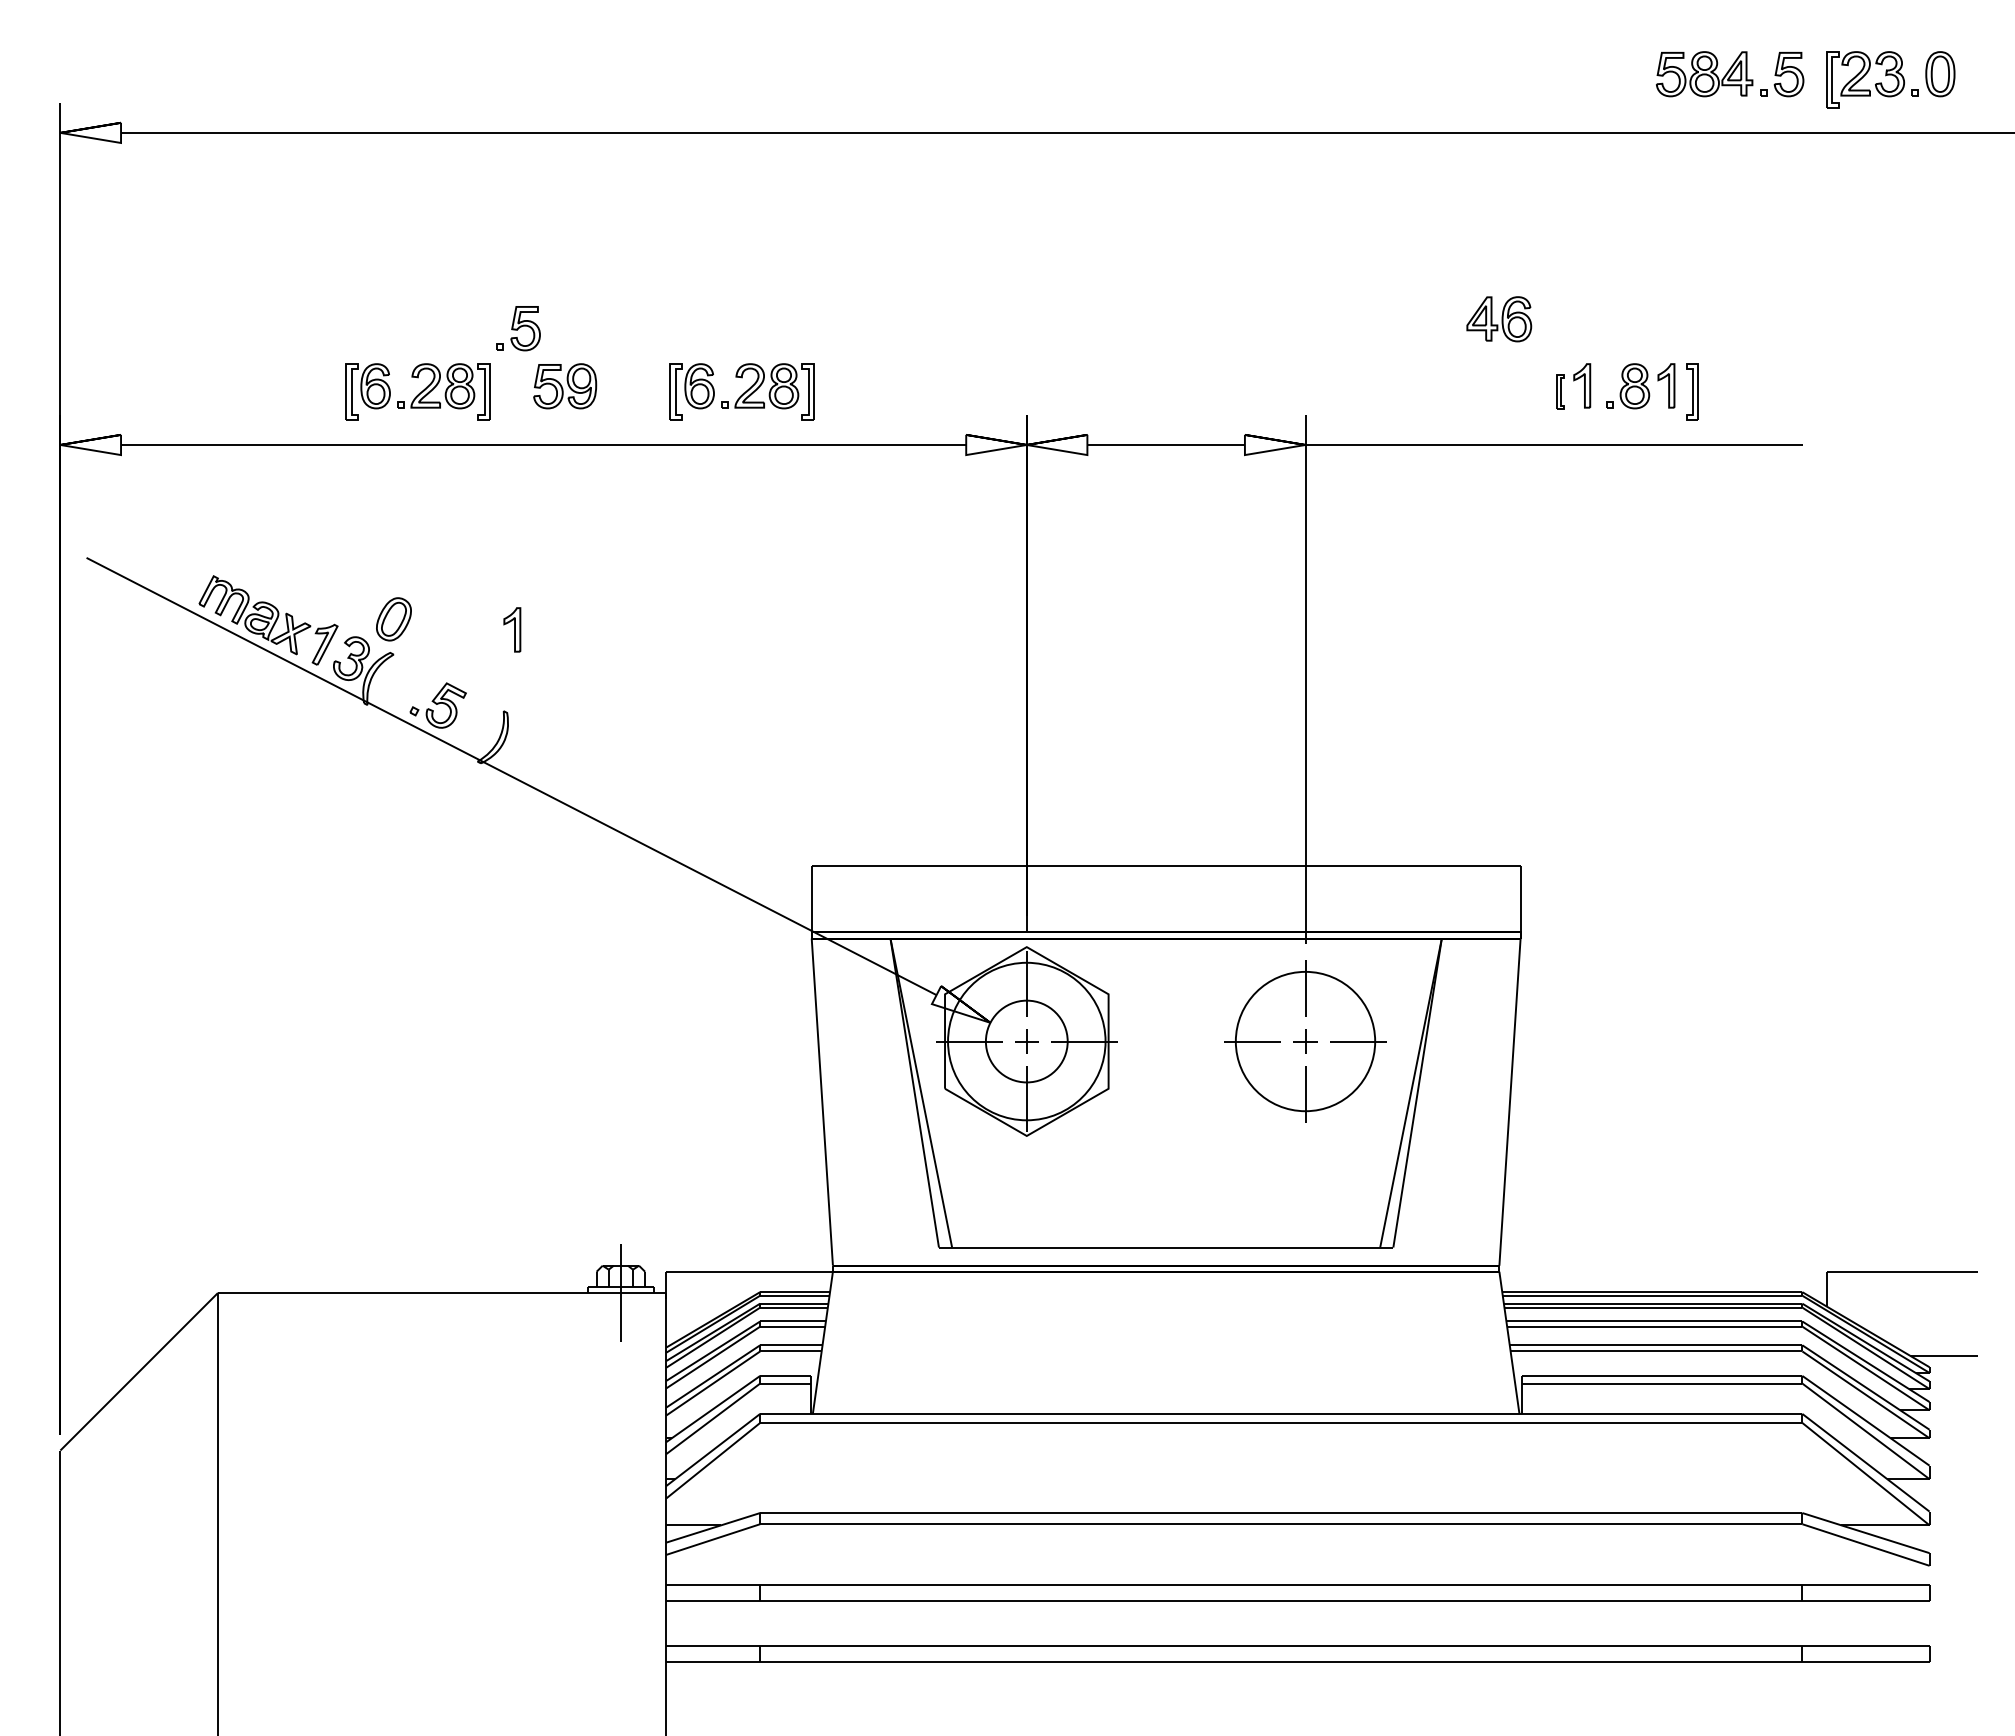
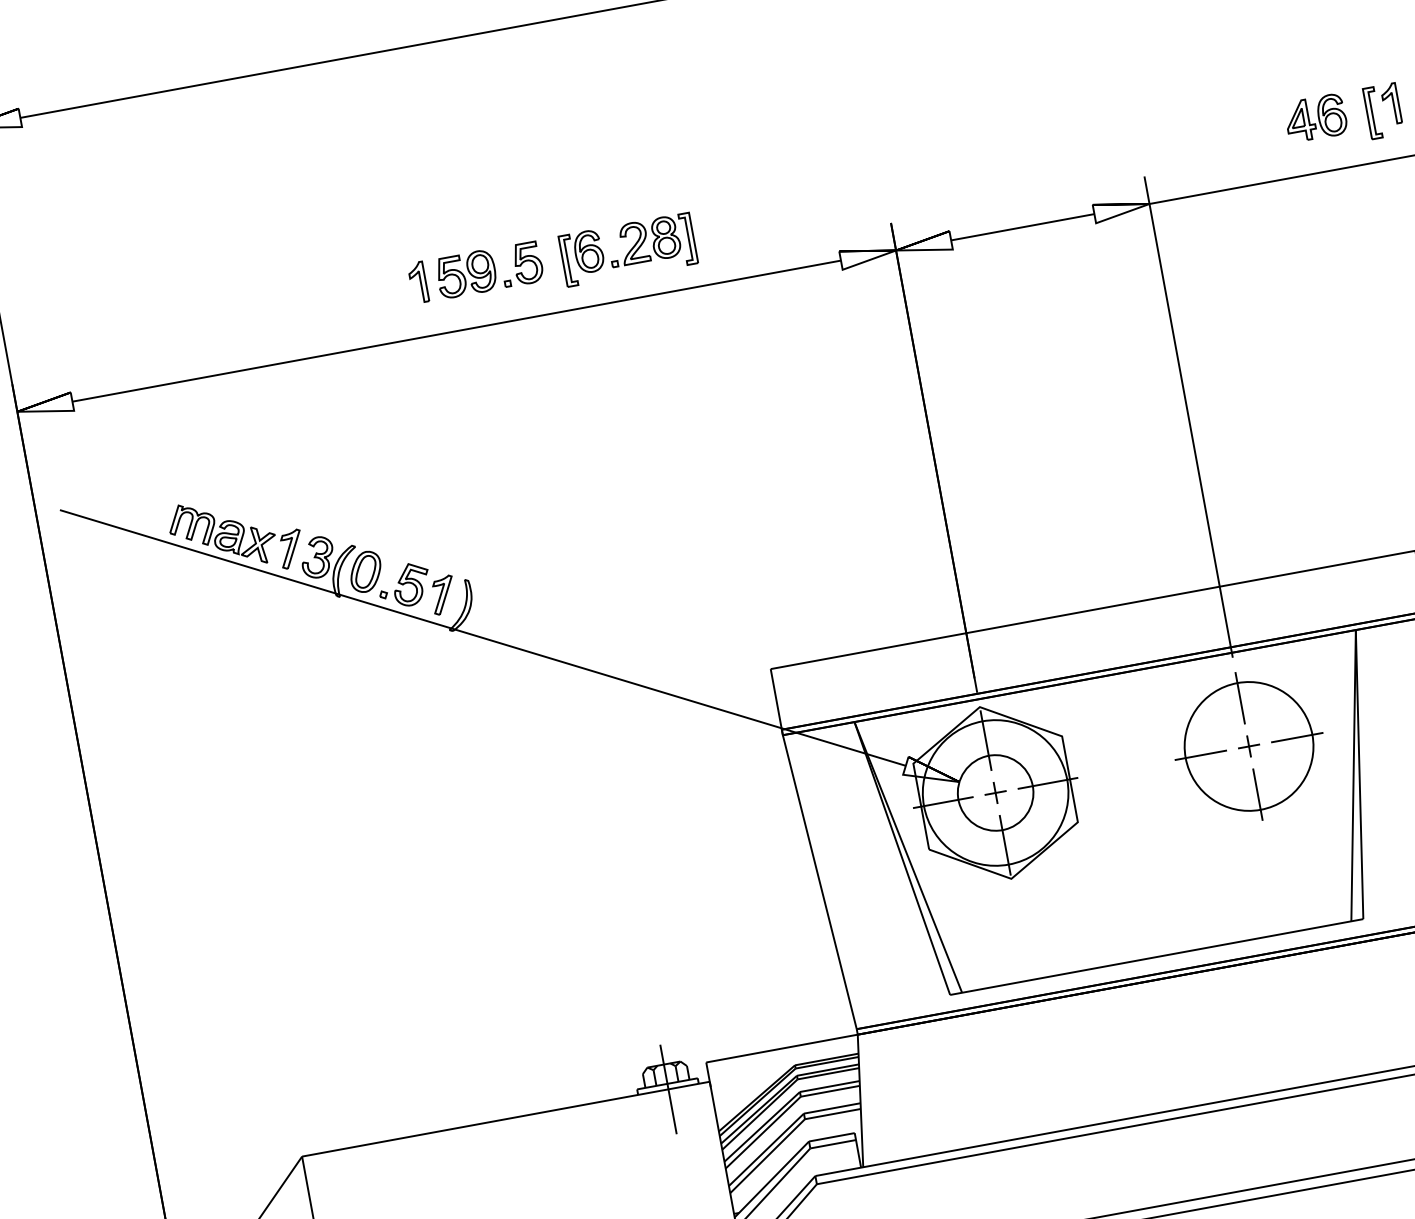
part: (1499, 319) -> (1316, 118), moved
part: (518, 328) -> (521, 264), moved
part: (417, 391) -> (333, 303), removed
part: (1560, 391) -> (1372, 112), size x1.67
part: (393, 619) -> (365, 572), moved
part: (512, 629) -> (418, 282), moved
part: (477, 723) -> (443, 595), added

